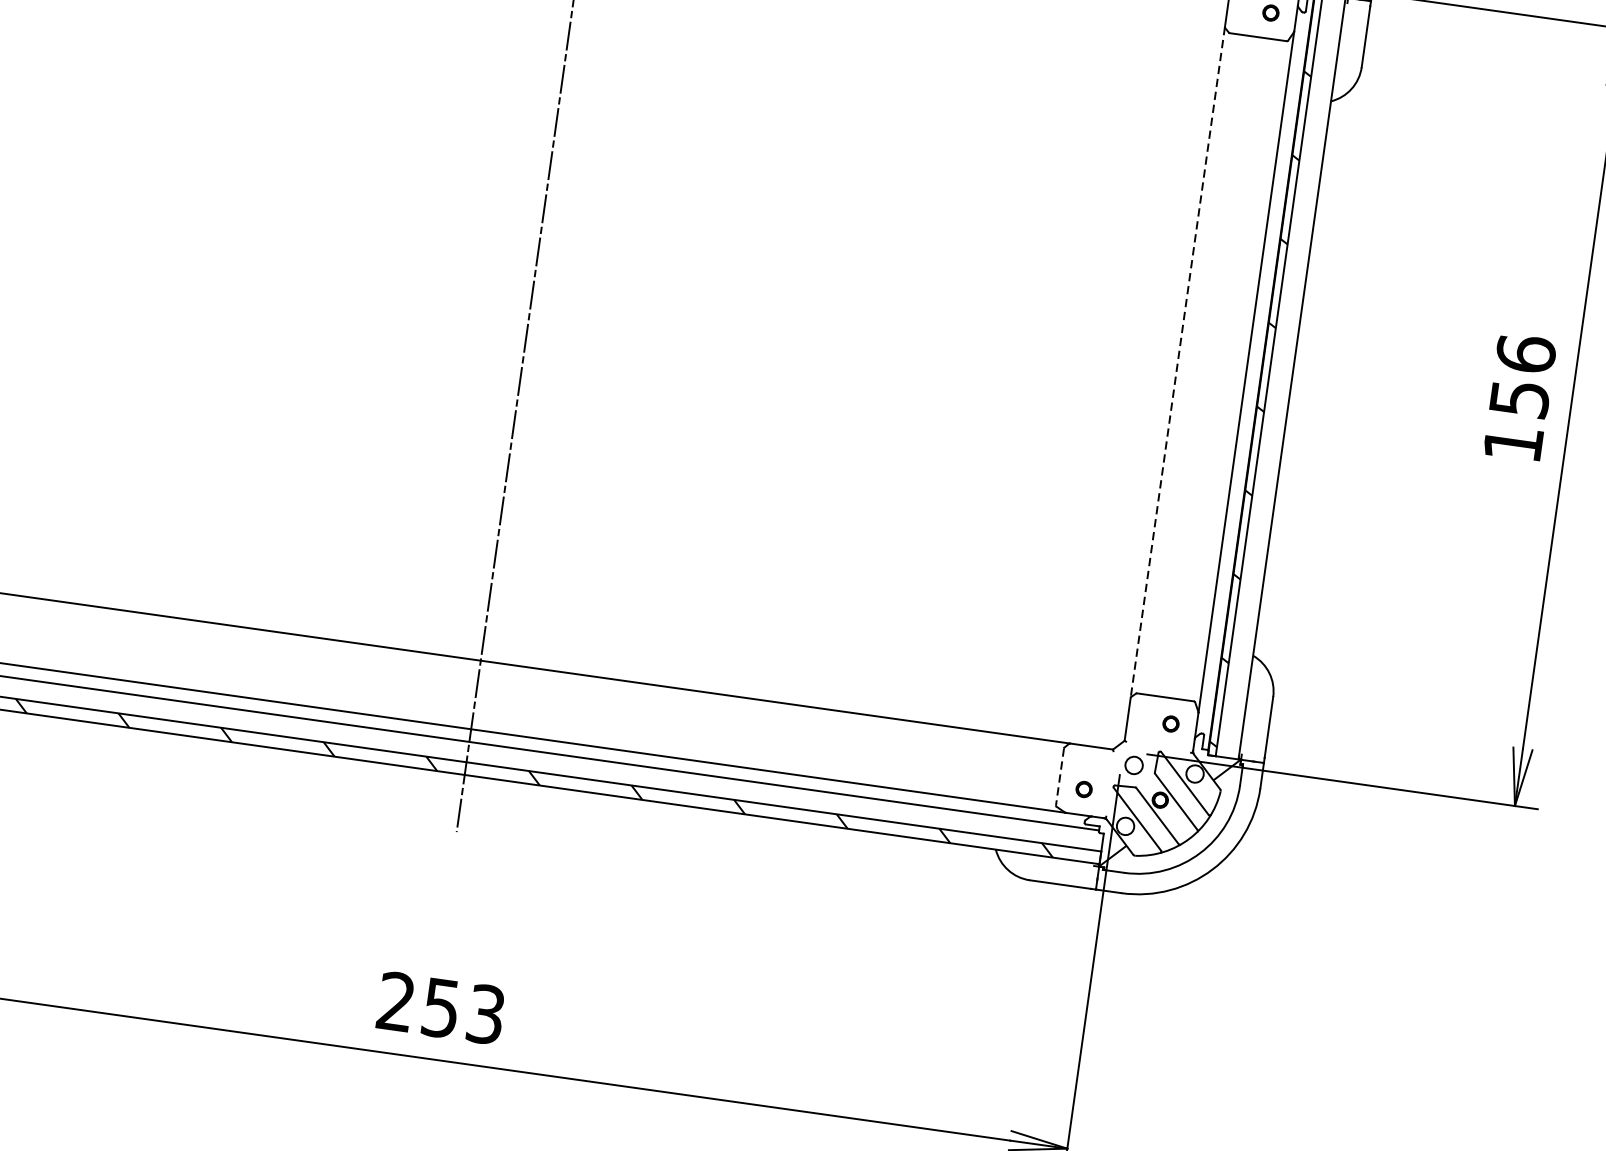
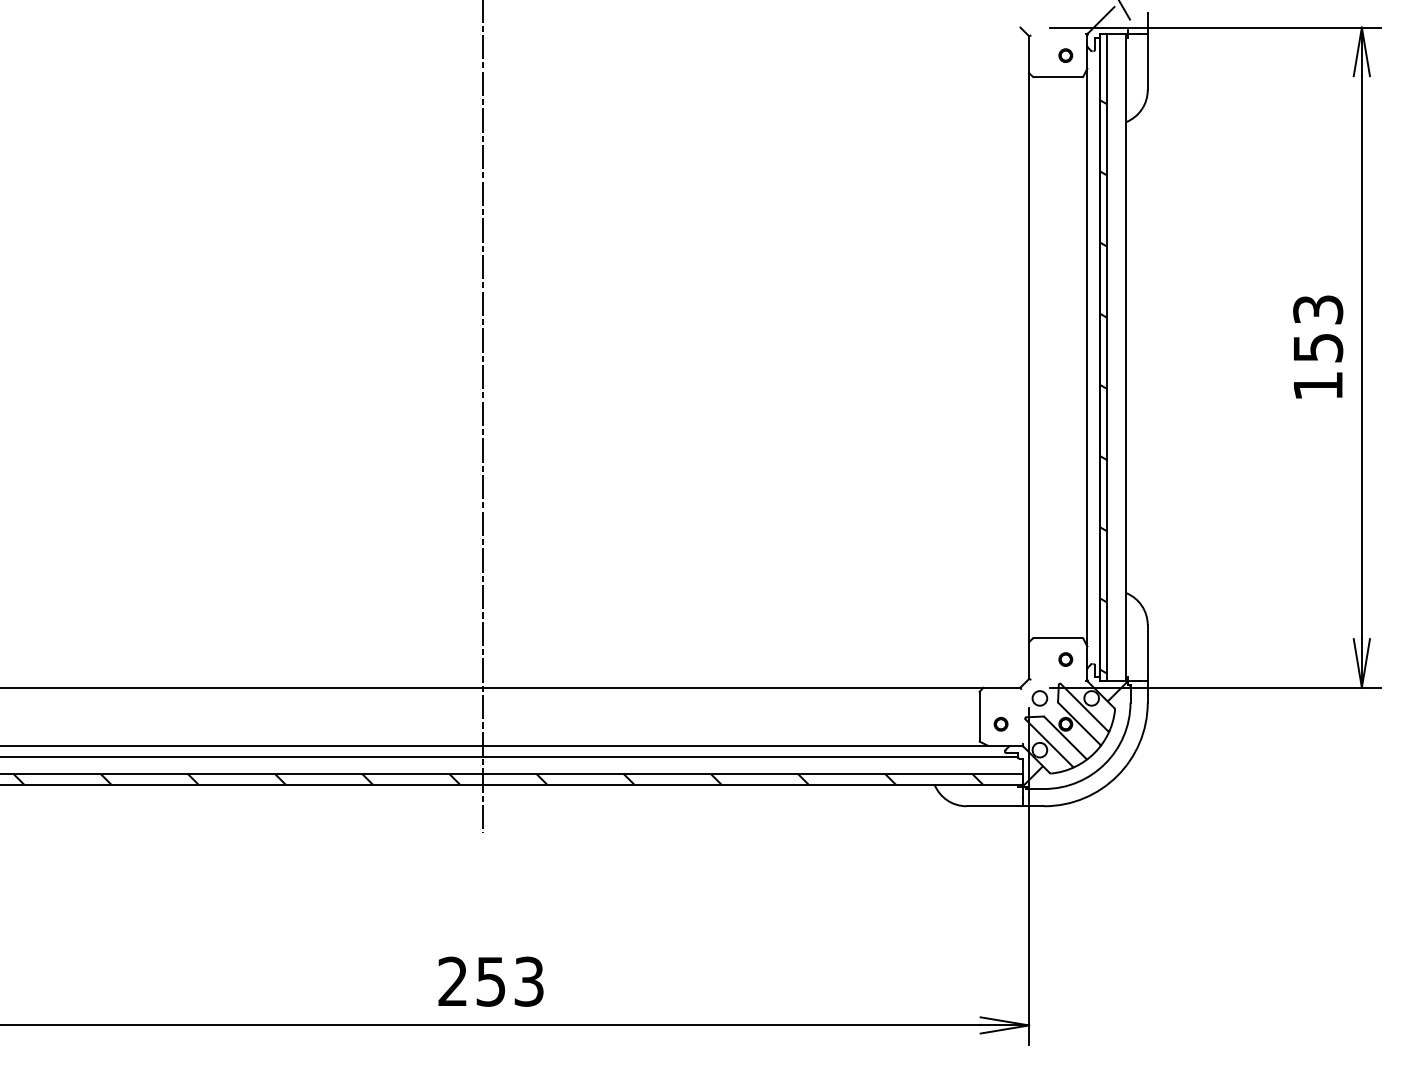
text: (1526, 353) -> (1318, 309), 156 -> 153
line: (1178, 362) -> (1029, 357), dashed -> solid
line: (1059, 777) -> (979, 717), dashed -> solid

